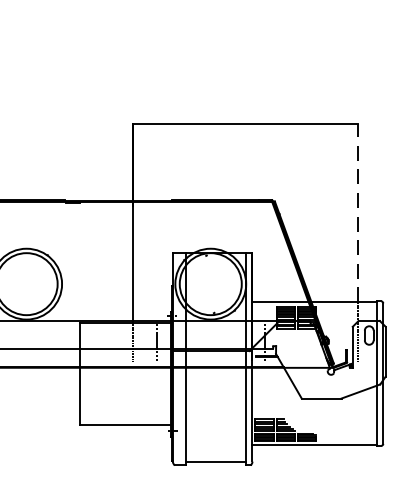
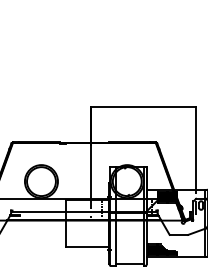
line: (357, 213) -> (195, 148), dashed -> solid

